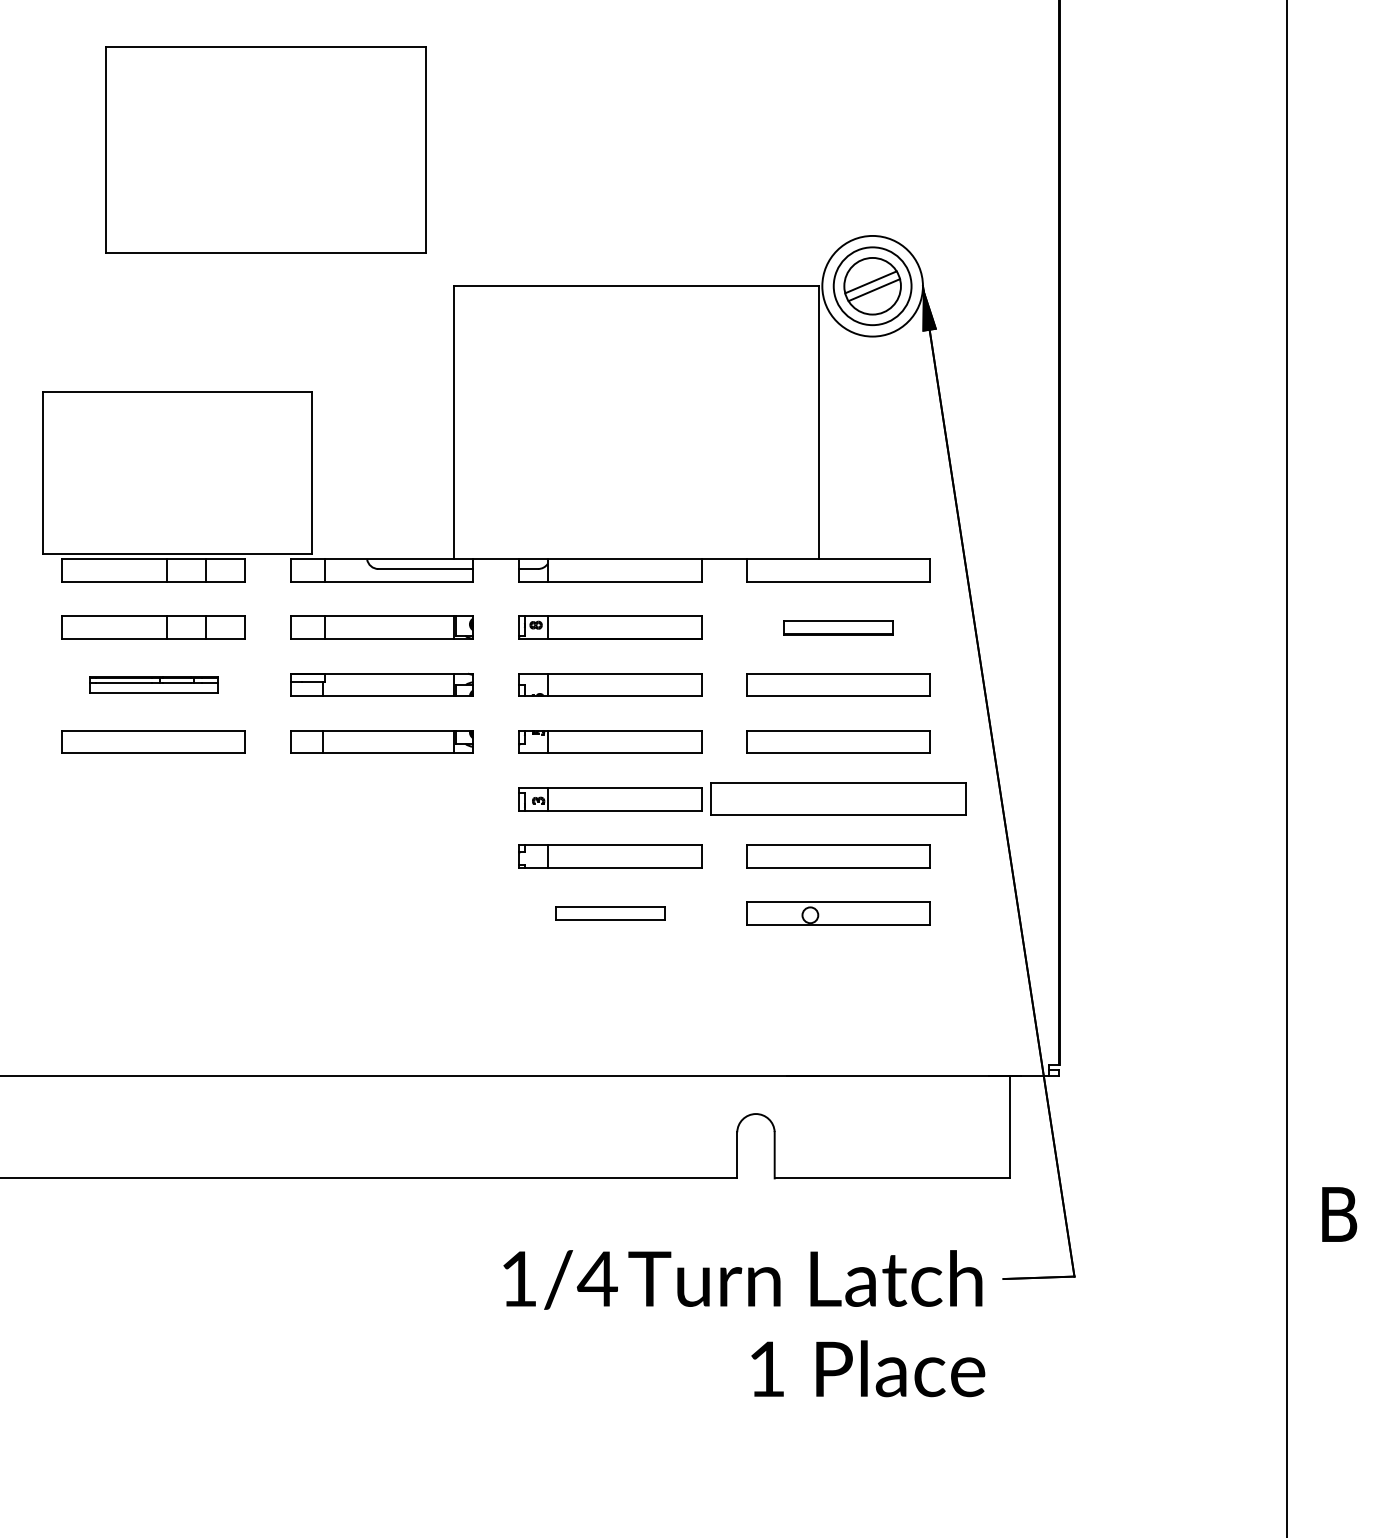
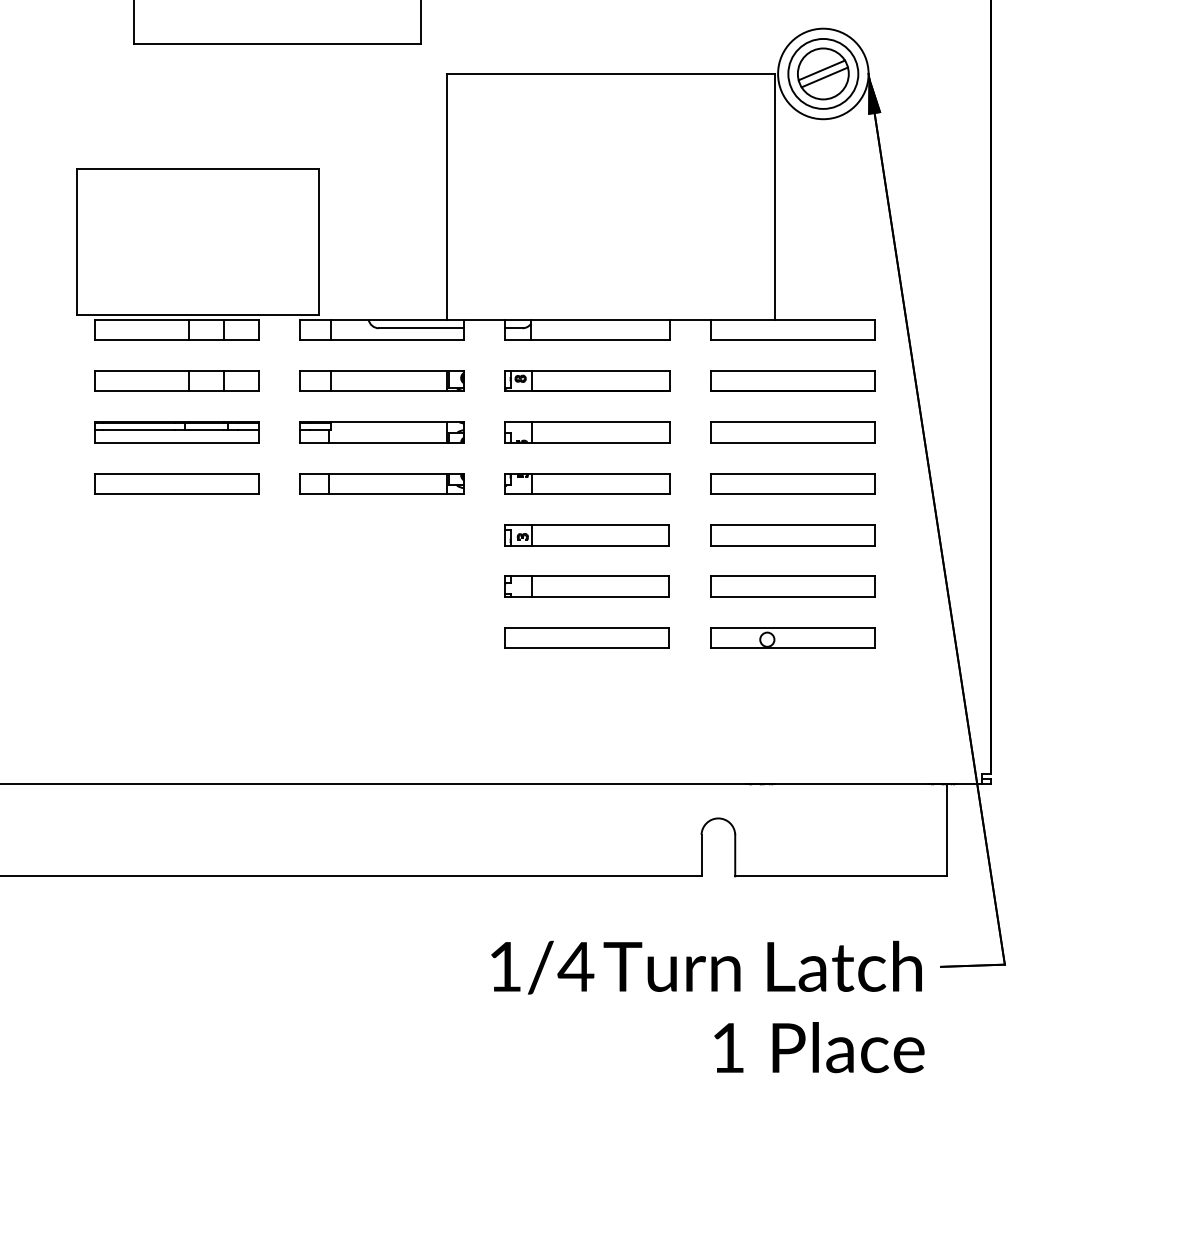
part: (838, 627) -> (792, 380), size x1.67
part: (153, 684) -> (176, 432), size x1.43
part: (838, 799) -> (792, 535), size x0.71
part: (610, 913) -> (587, 638), size x1.67

